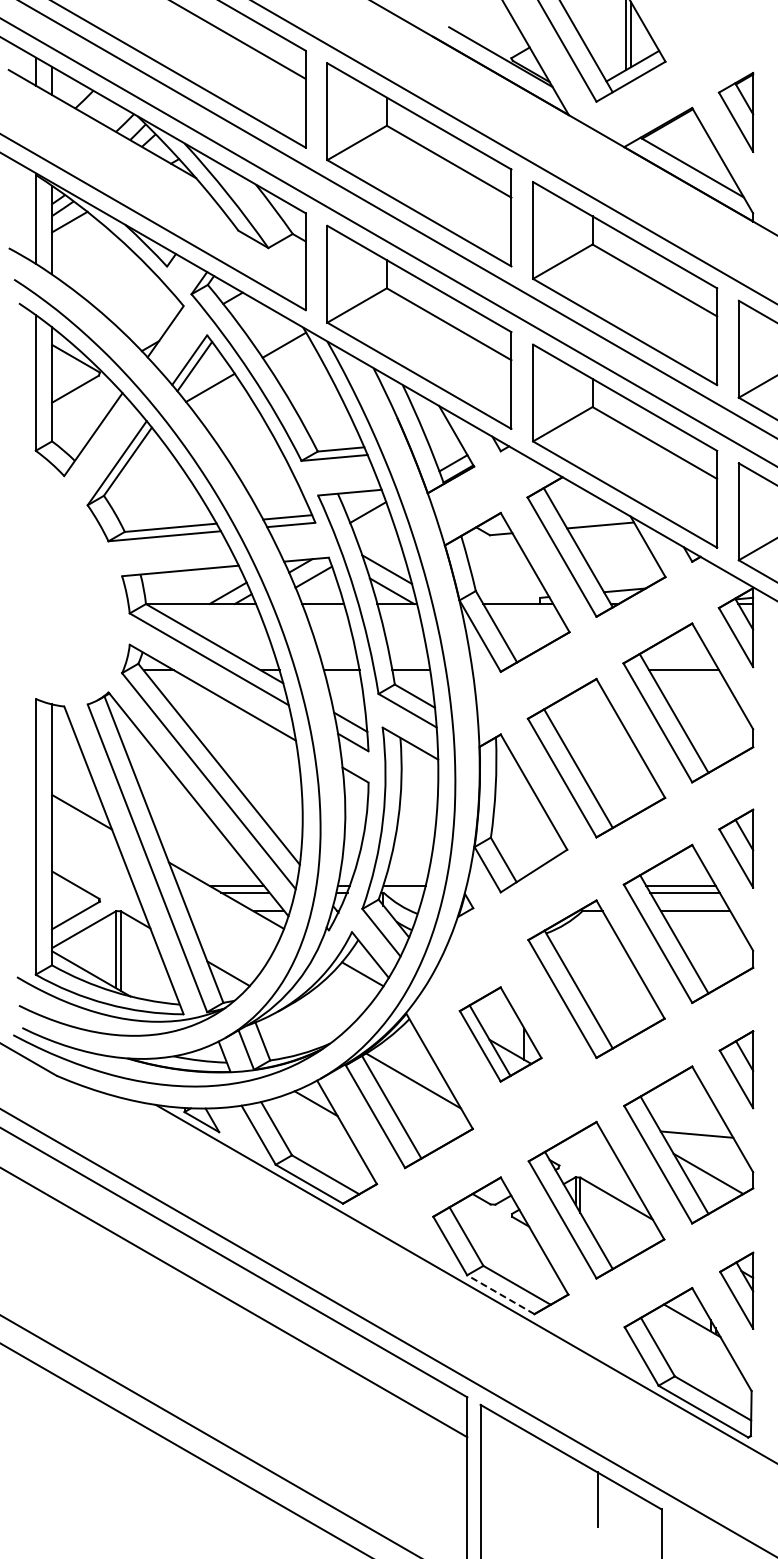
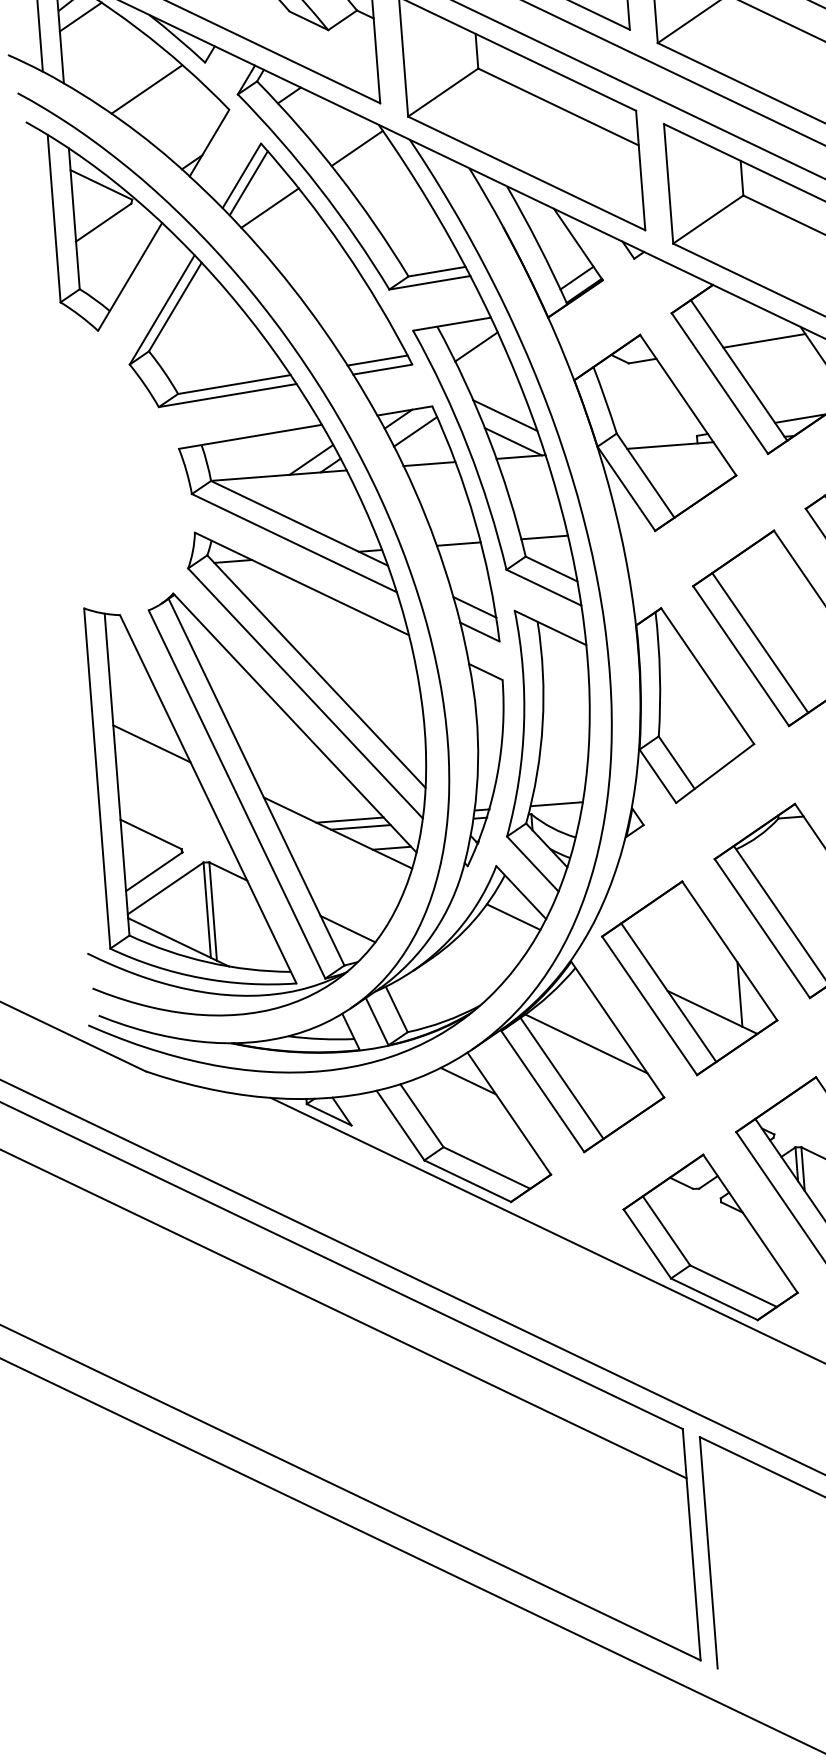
line: (118, 284) -> (146, 89), added
part: (500, 1034) -> (689, 978), size x1.67
line: (500, 1294) -> (713, 1299), dashed -> solid

